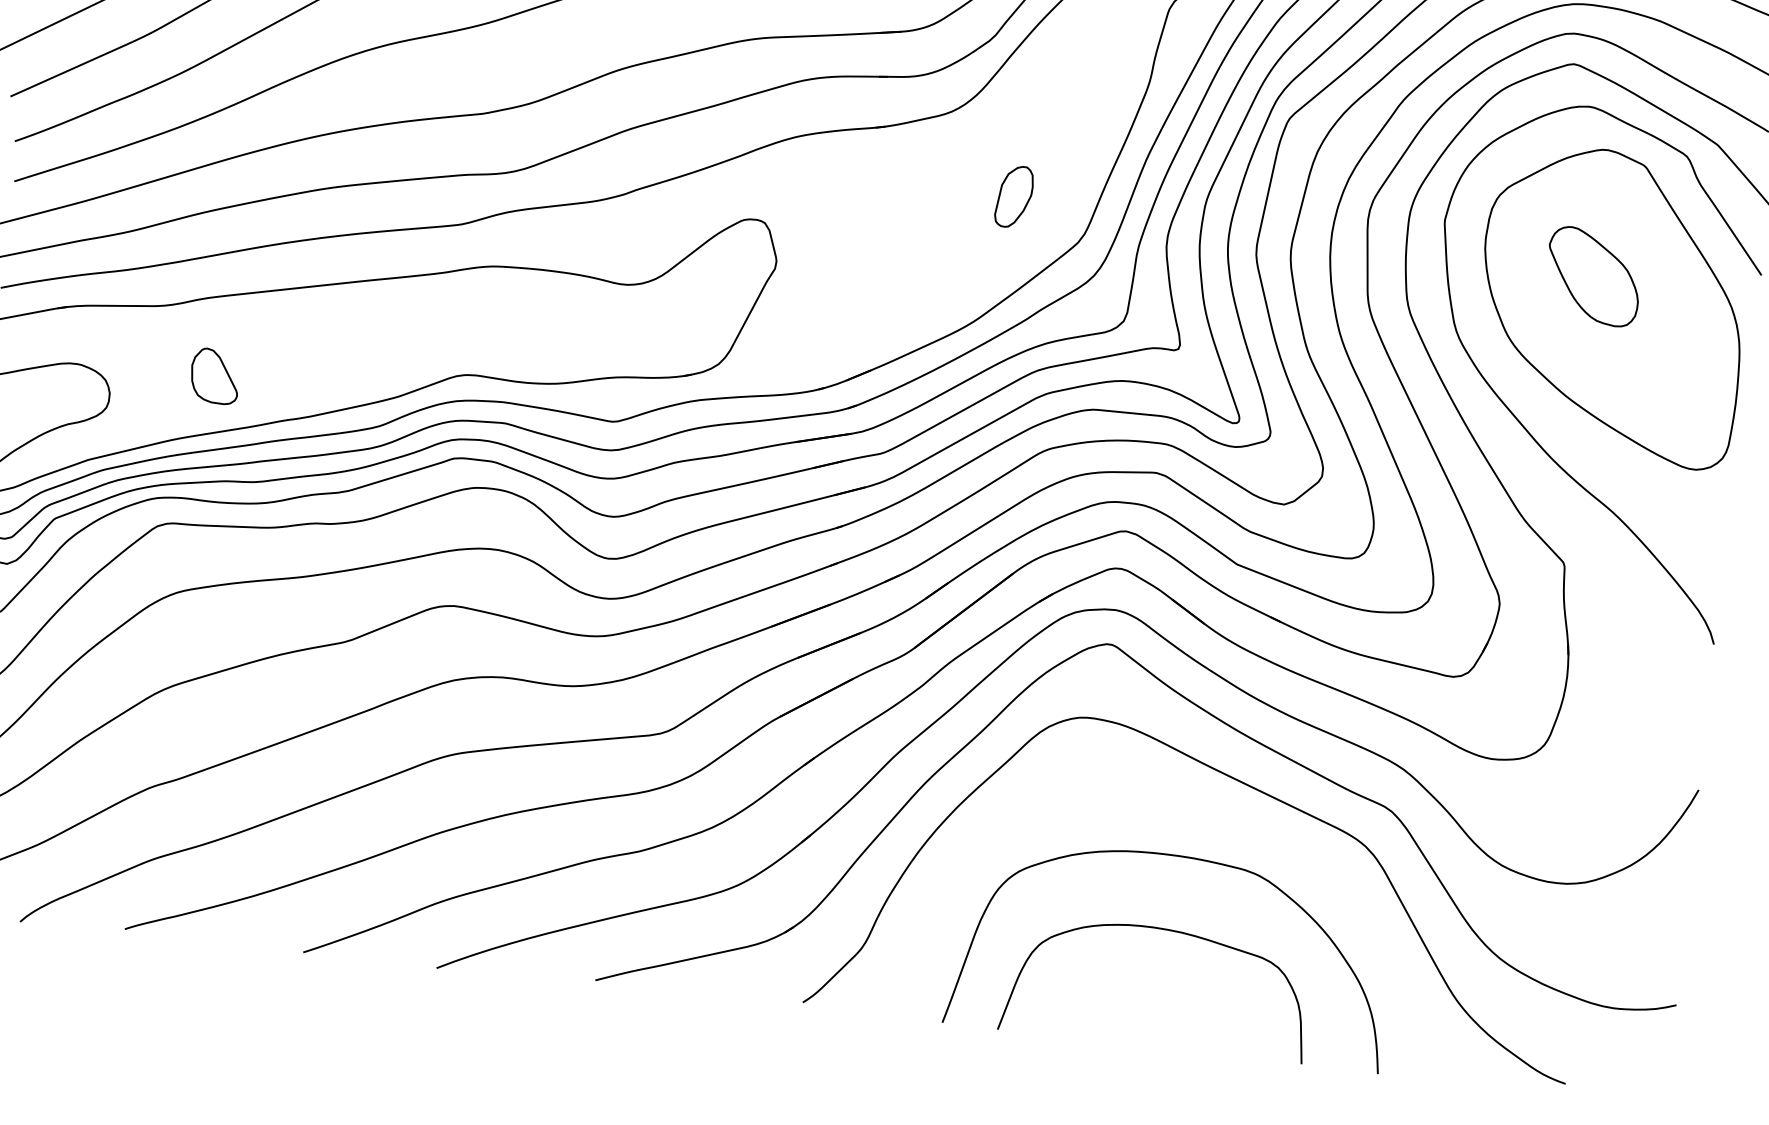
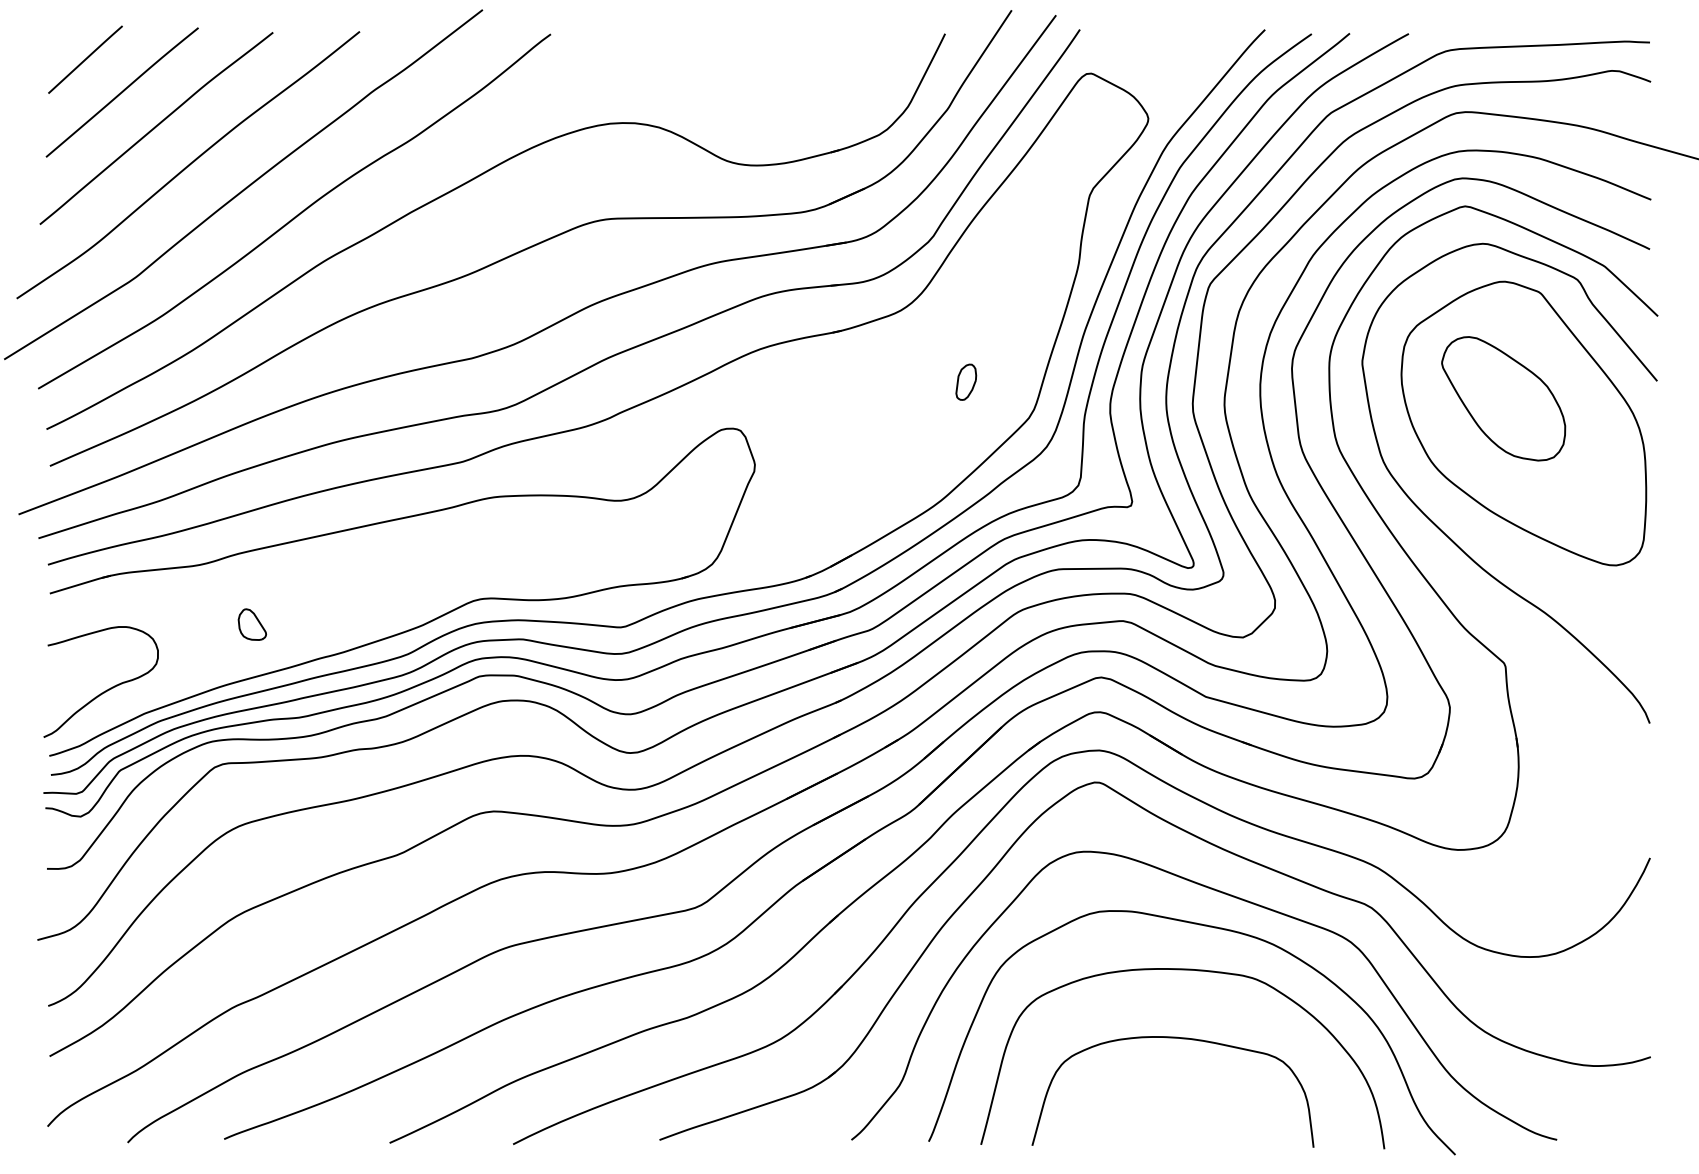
part: (1014, 195) -> (966, 381), size x0.62
part: (1593, 276) -> (1503, 398), size x1.43
part: (213, 375) -> (251, 624), size x0.62
curve: (1219, 815) -> (1214, 928), added

